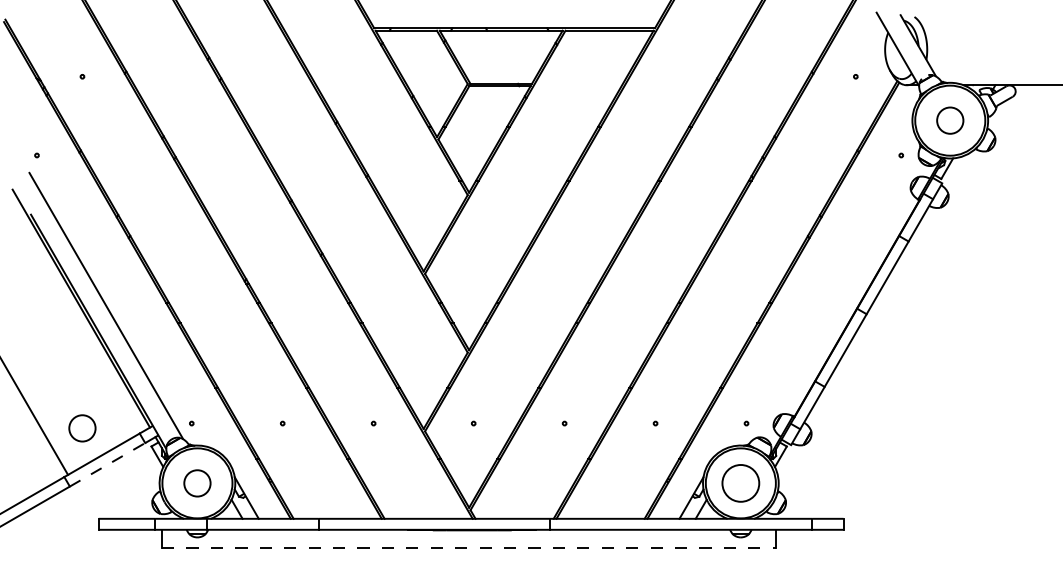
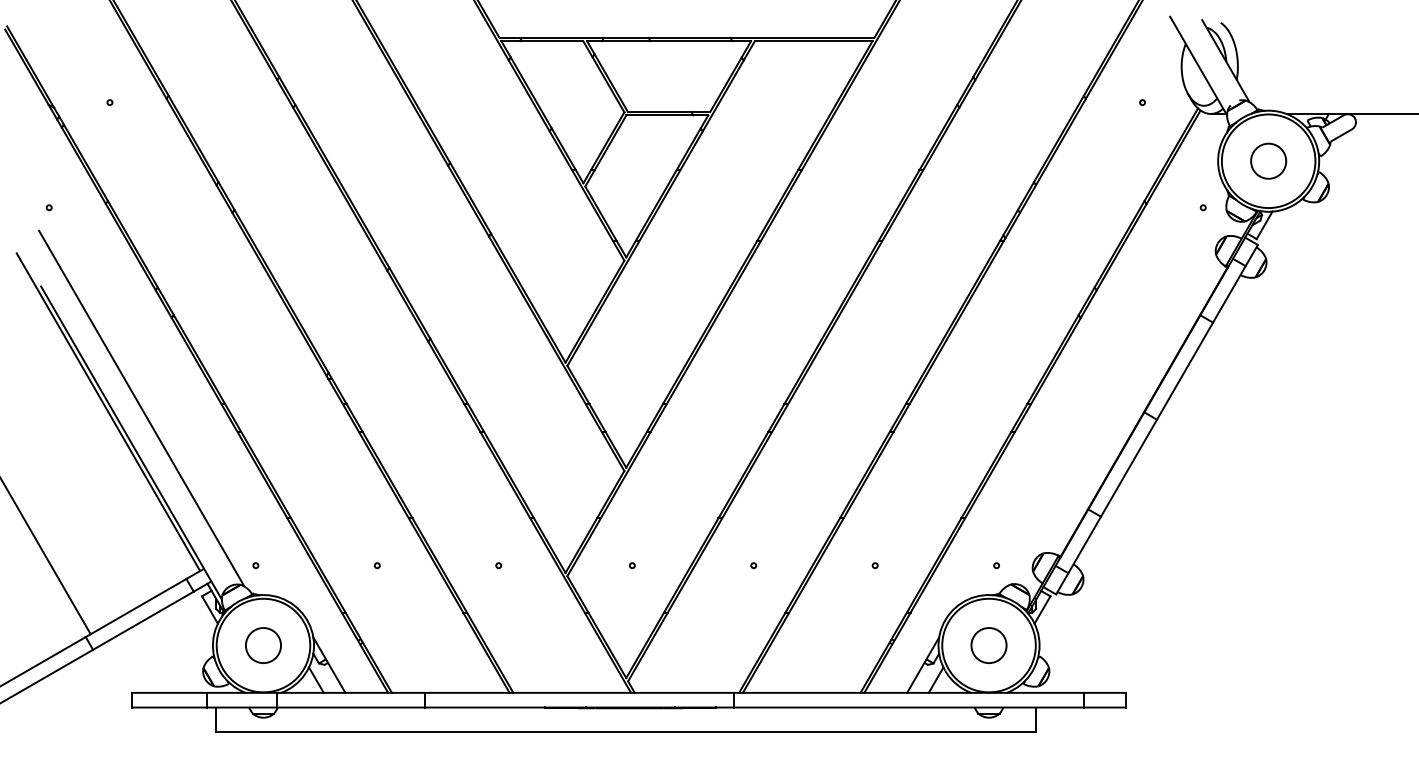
circle: (82, 428) -> (109, 572), removed
line: (107, 464) -> (143, 620), dashed -> solid
circle: (740, 483) -> (988, 645), size x0.71
line: (469, 548) -> (626, 732), dashed -> solid

